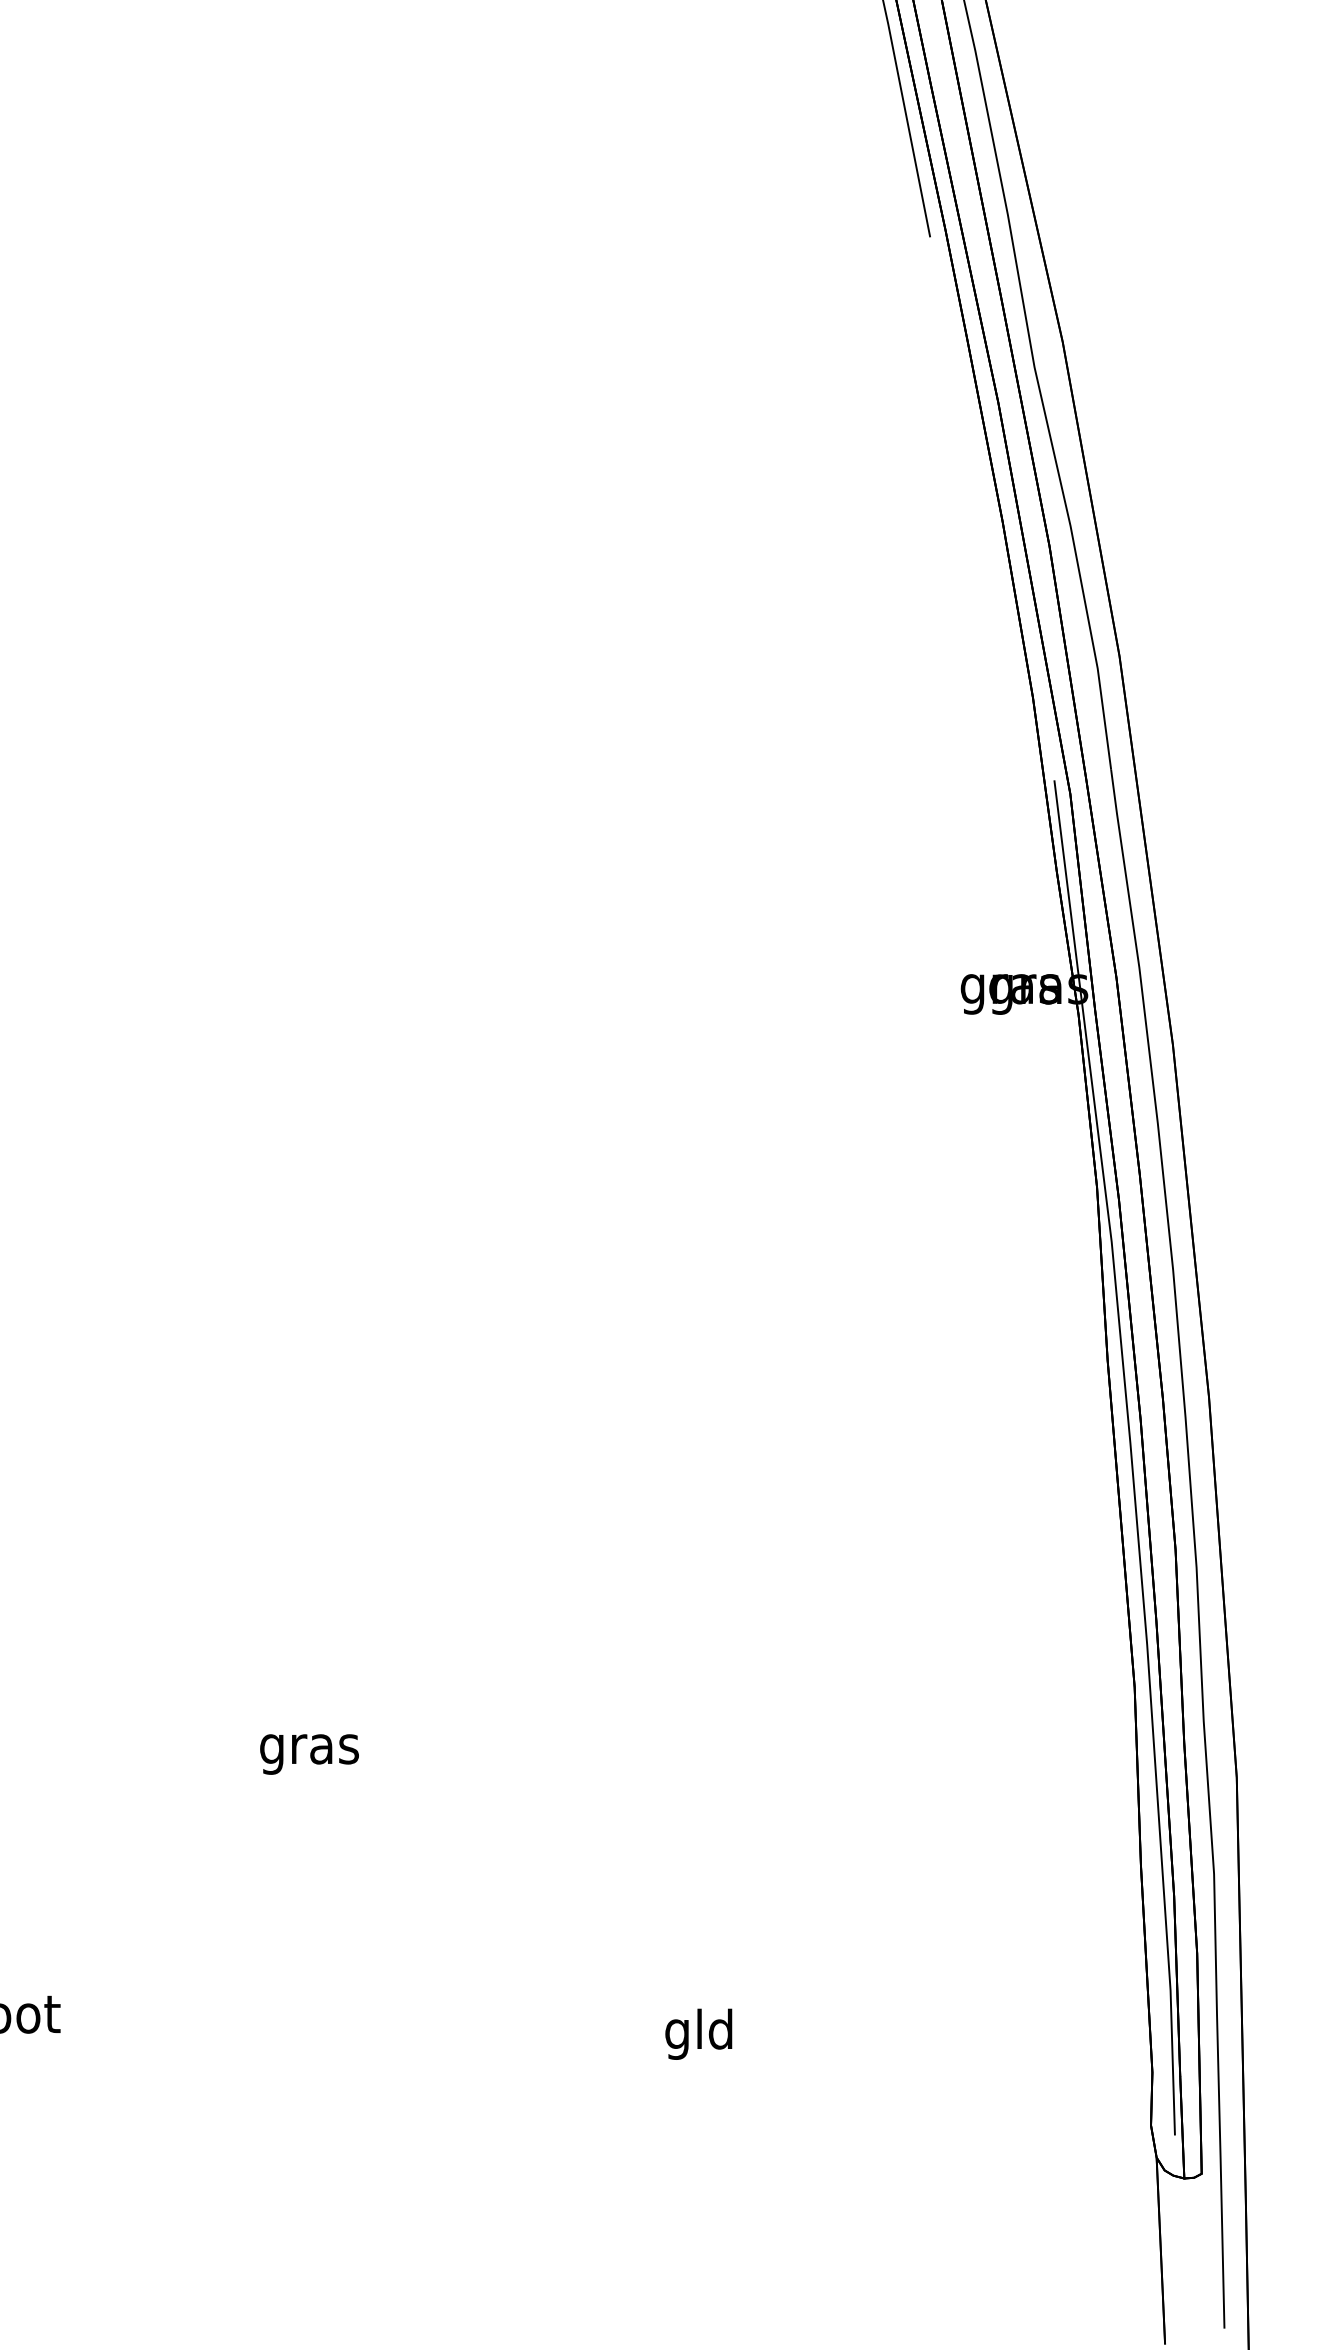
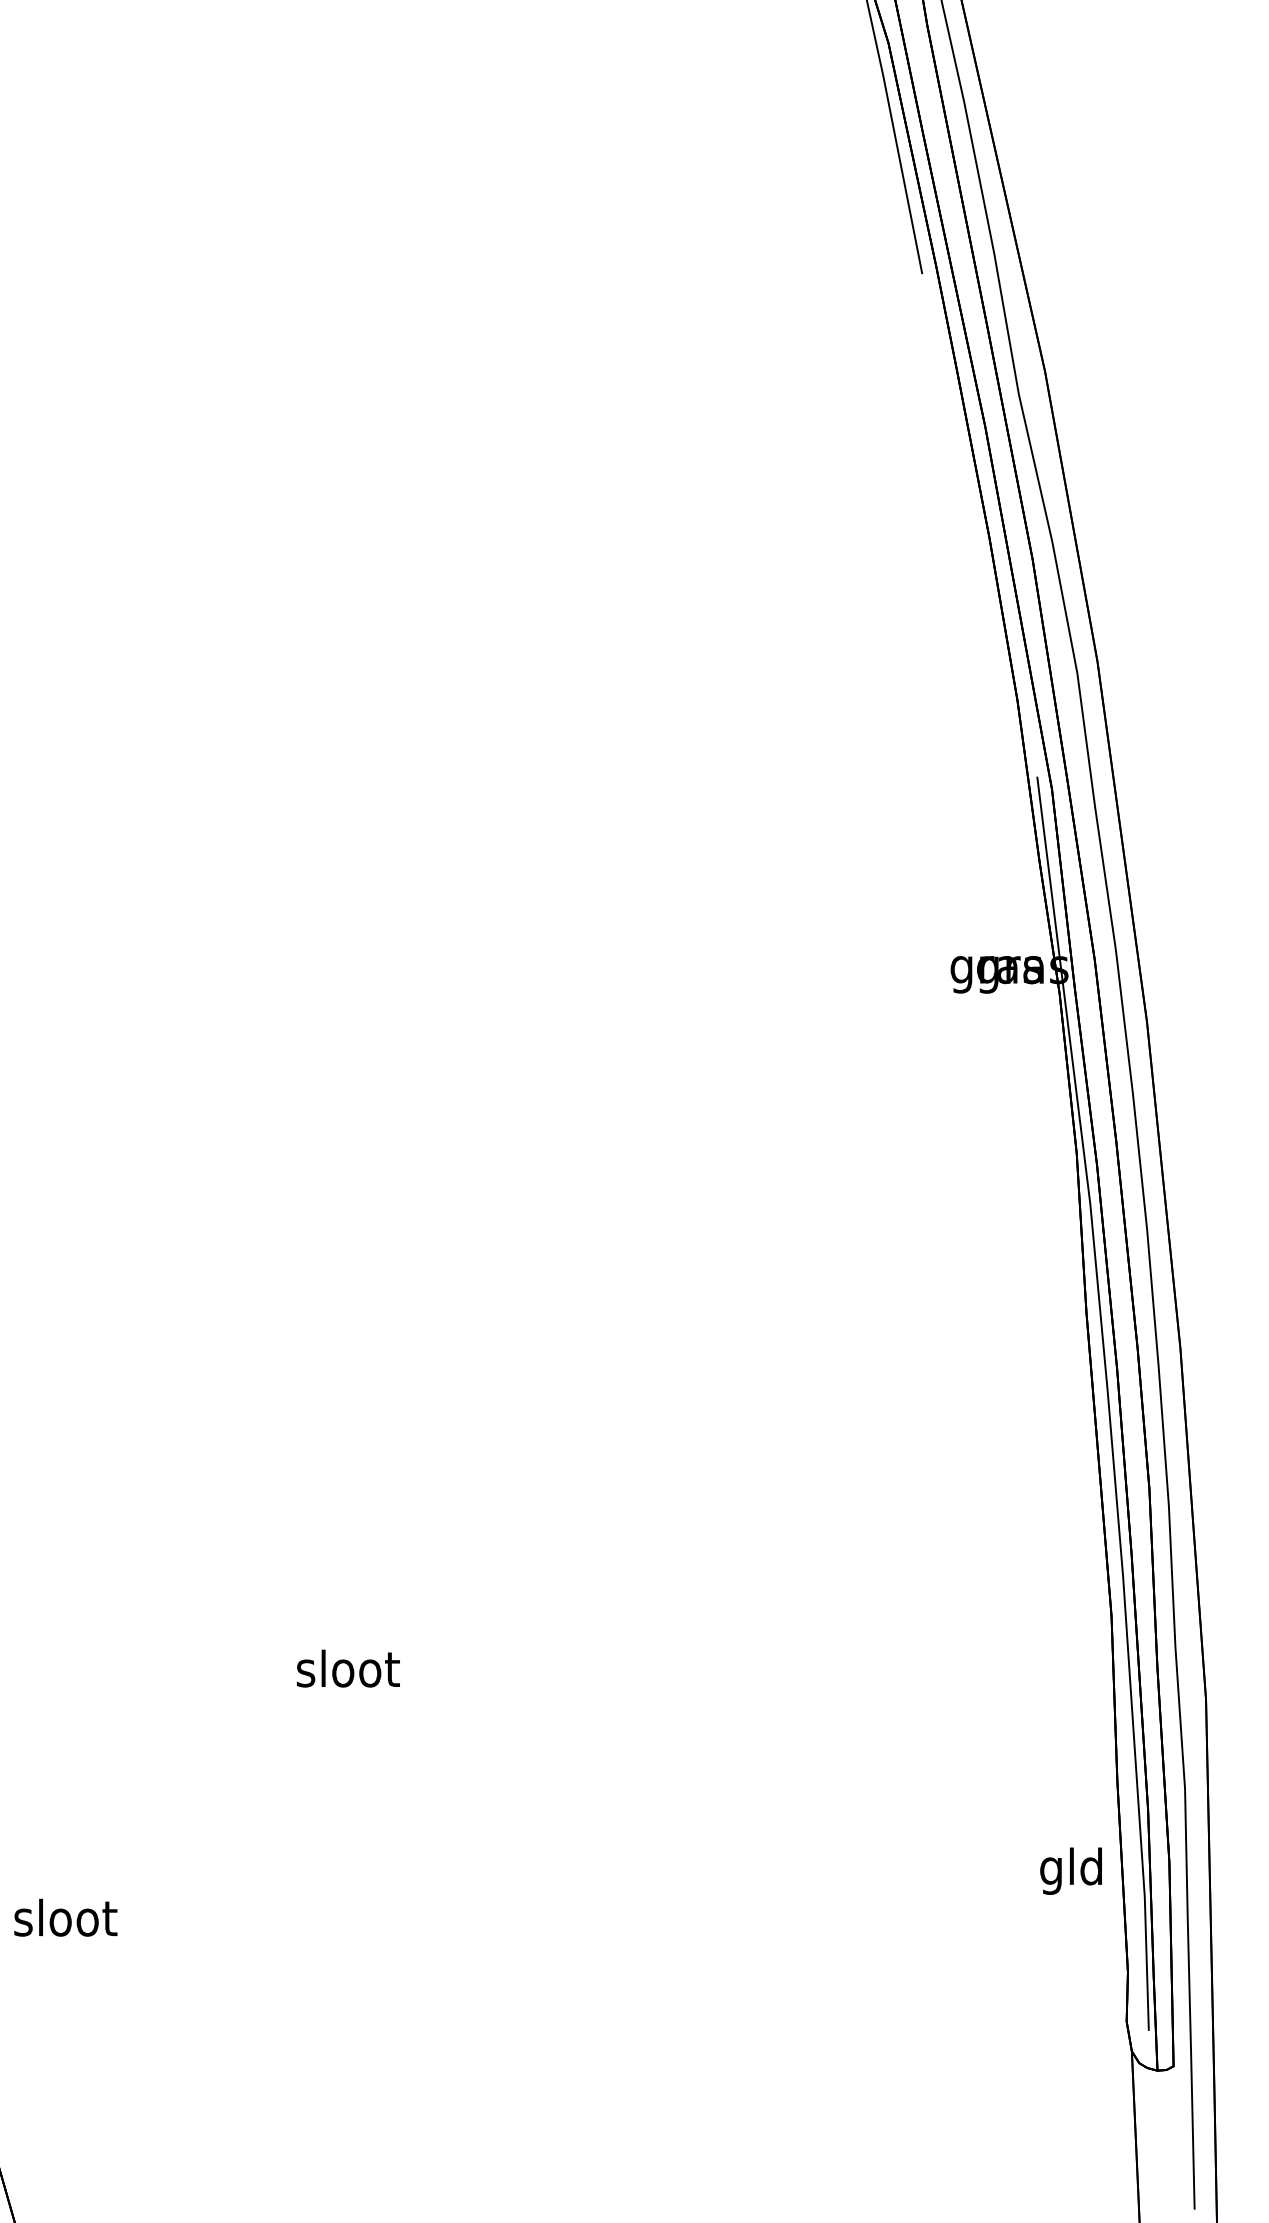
text: (309, 1749) -> (347, 1673), gras -> sloot
text: (698, 2033) -> (1070, 1870), moved

